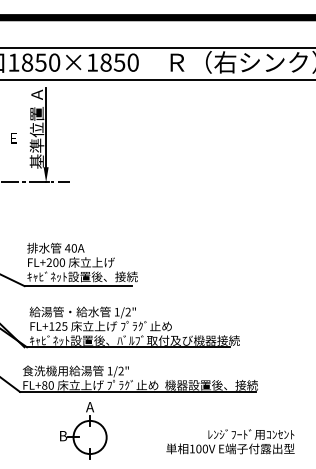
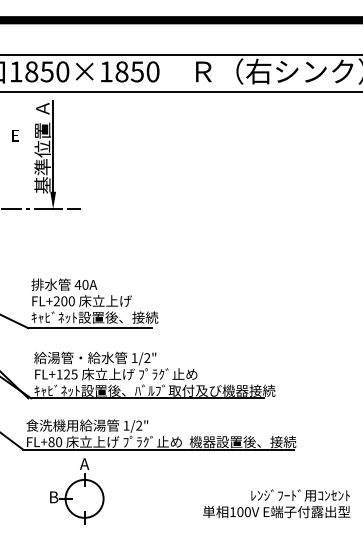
text: (13, 138) -> (15, 135), moved
part: (83, 431) -> (77, 491), moved
text: (230, 441) -> (276, 503), moved

